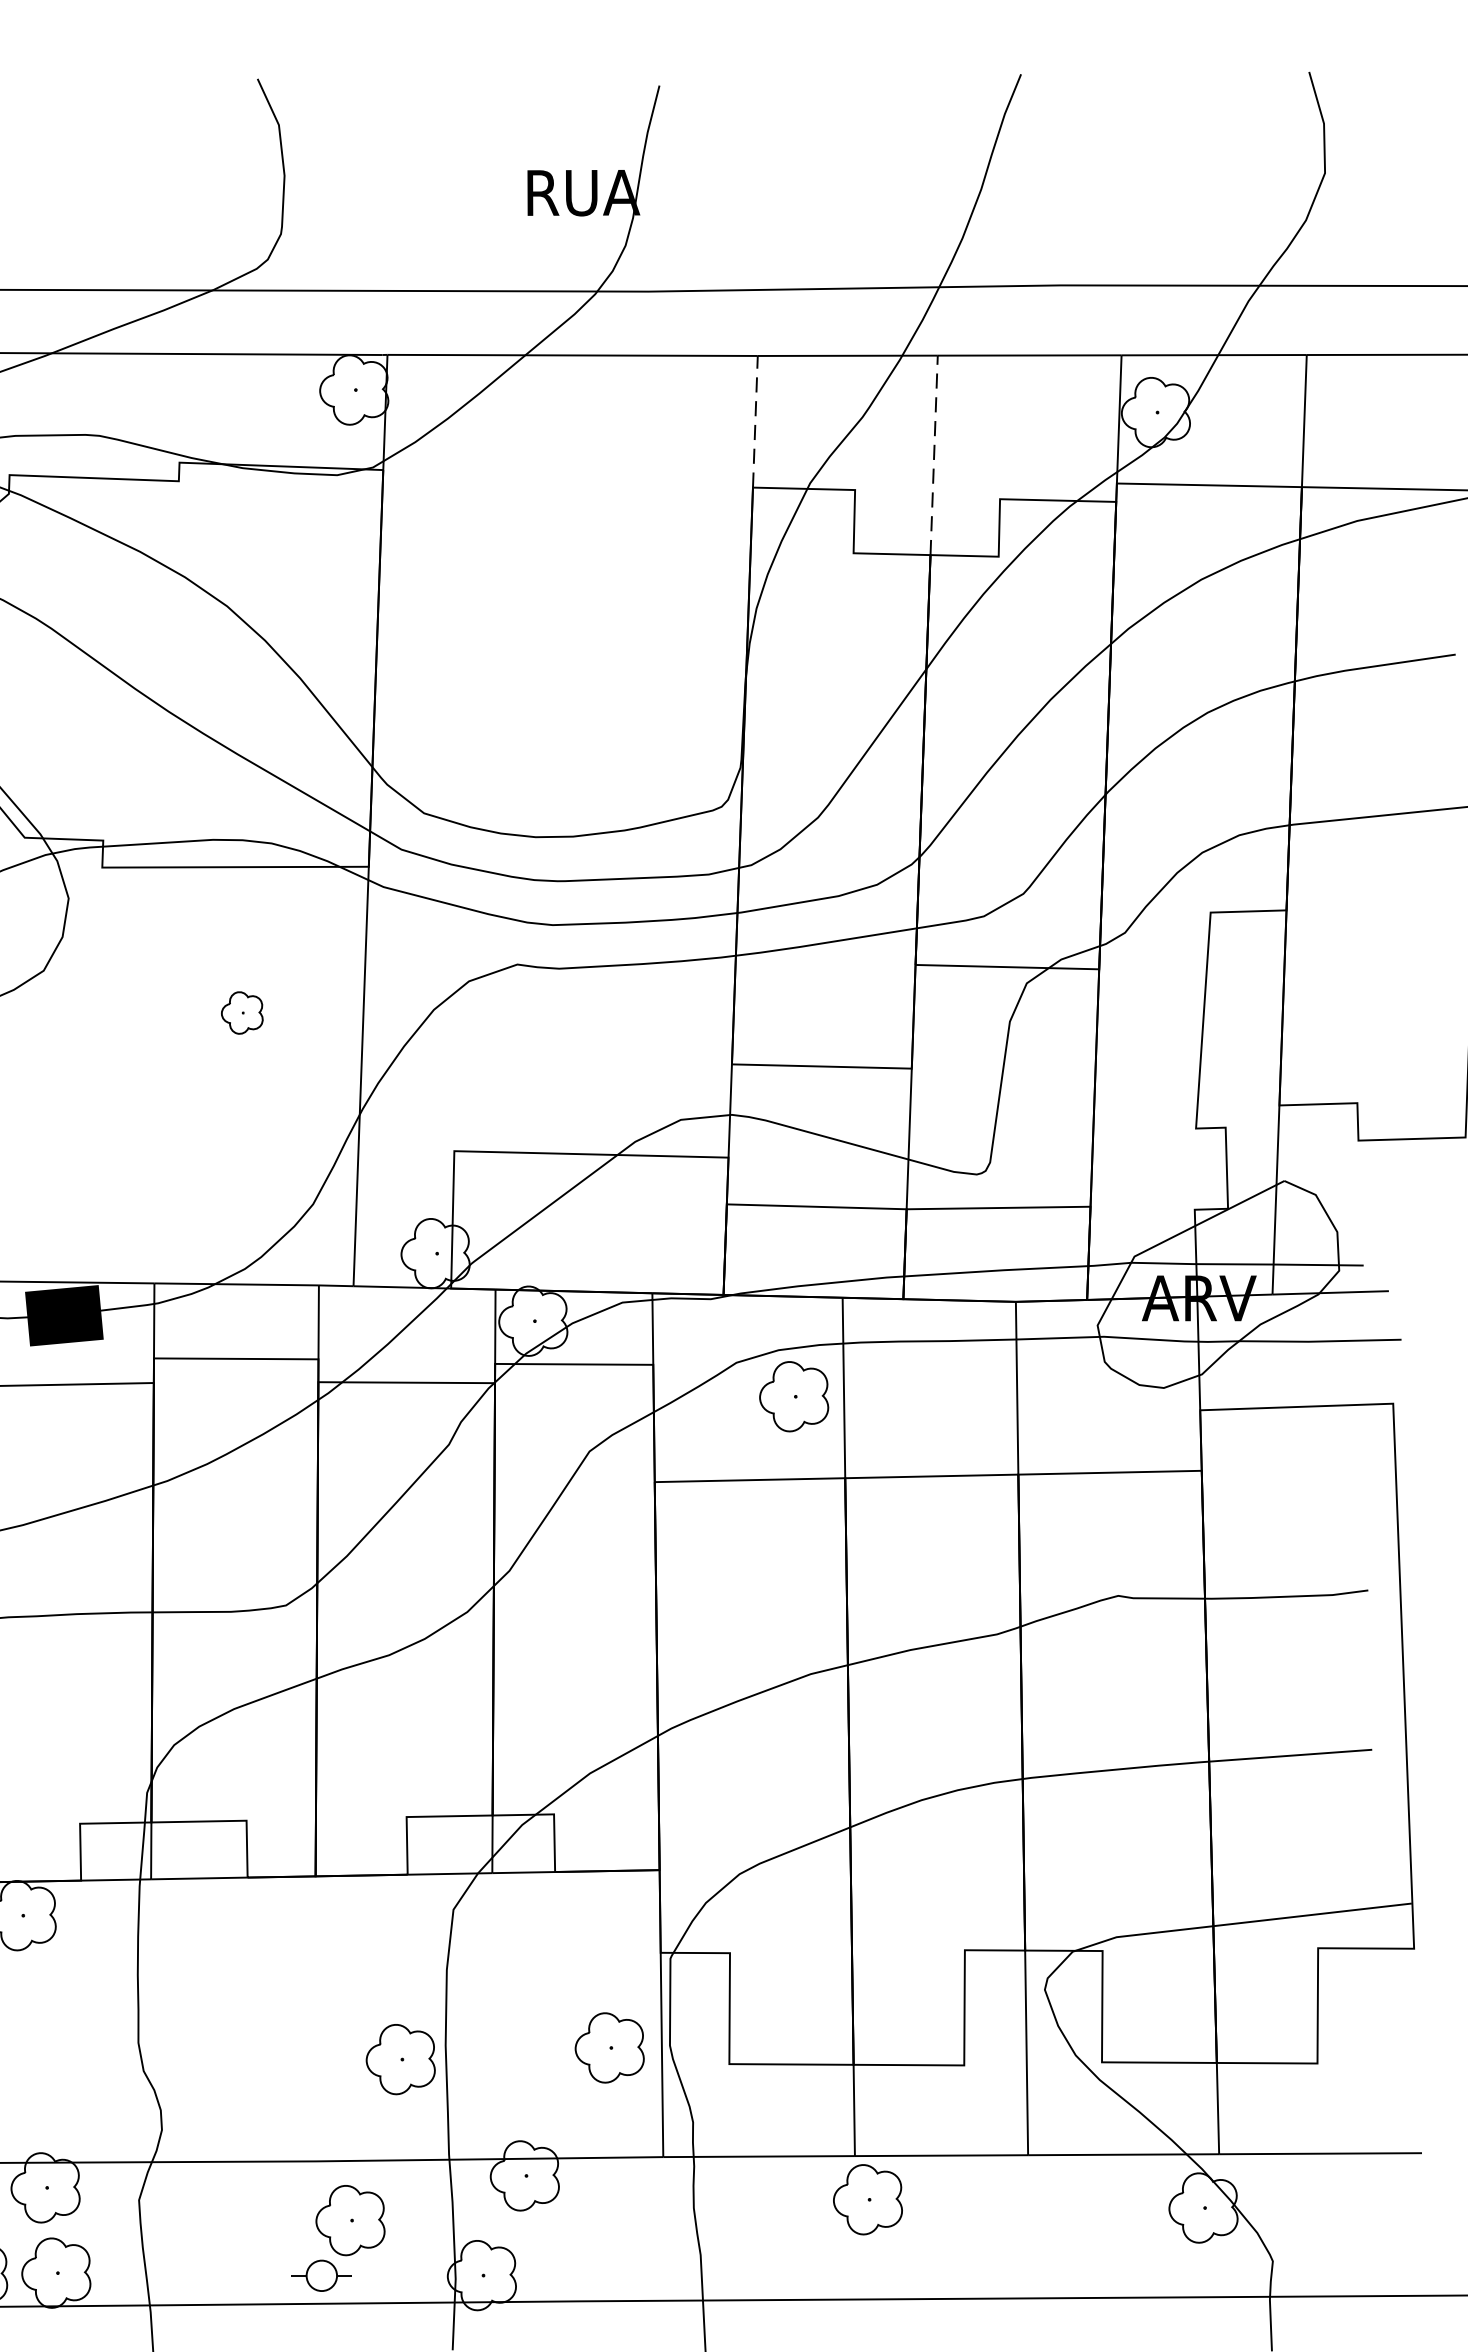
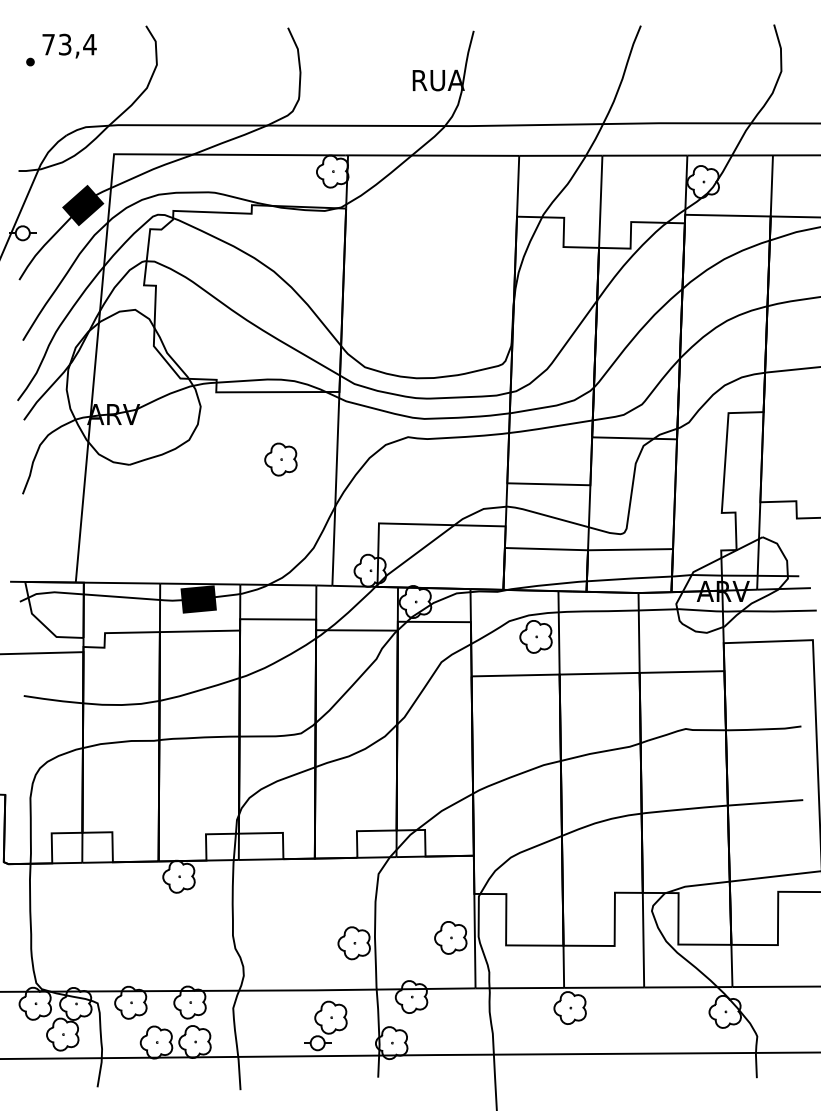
line: (756, 420) -> (518, 185), dashed -> solid
line: (933, 454) -> (600, 201), dashed -> solid
part: (241, 1012) -> (280, 459), size x1.67

